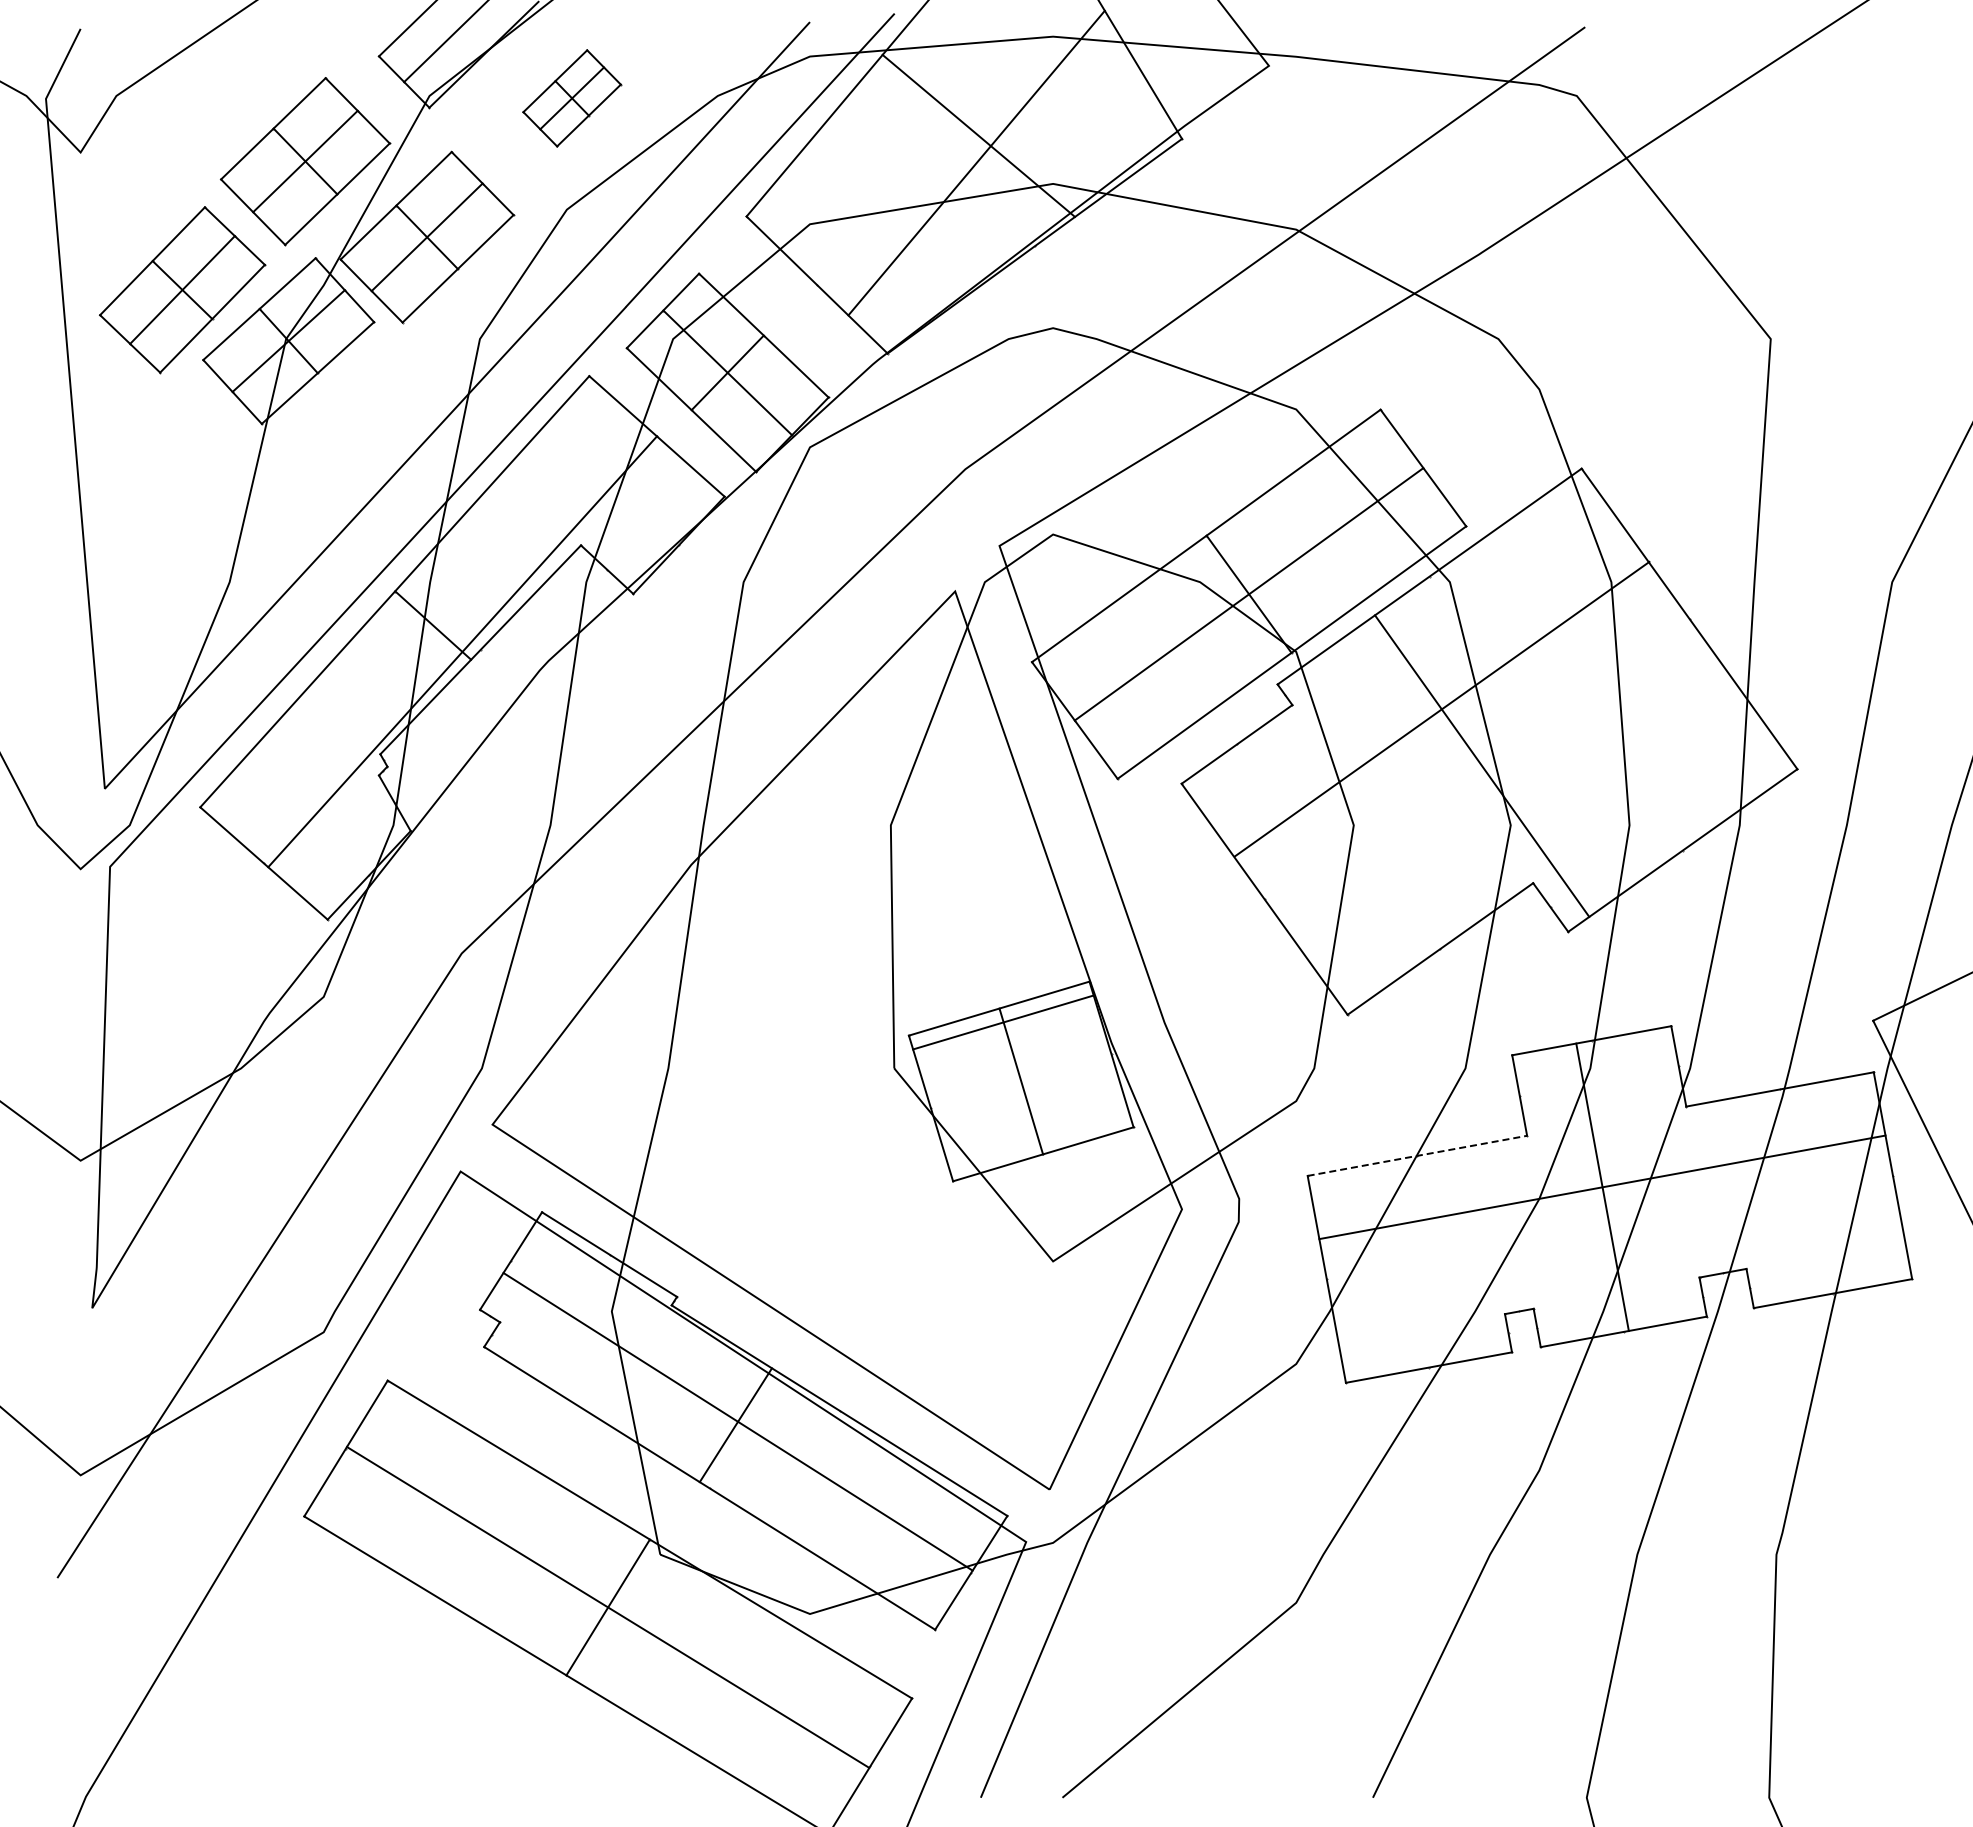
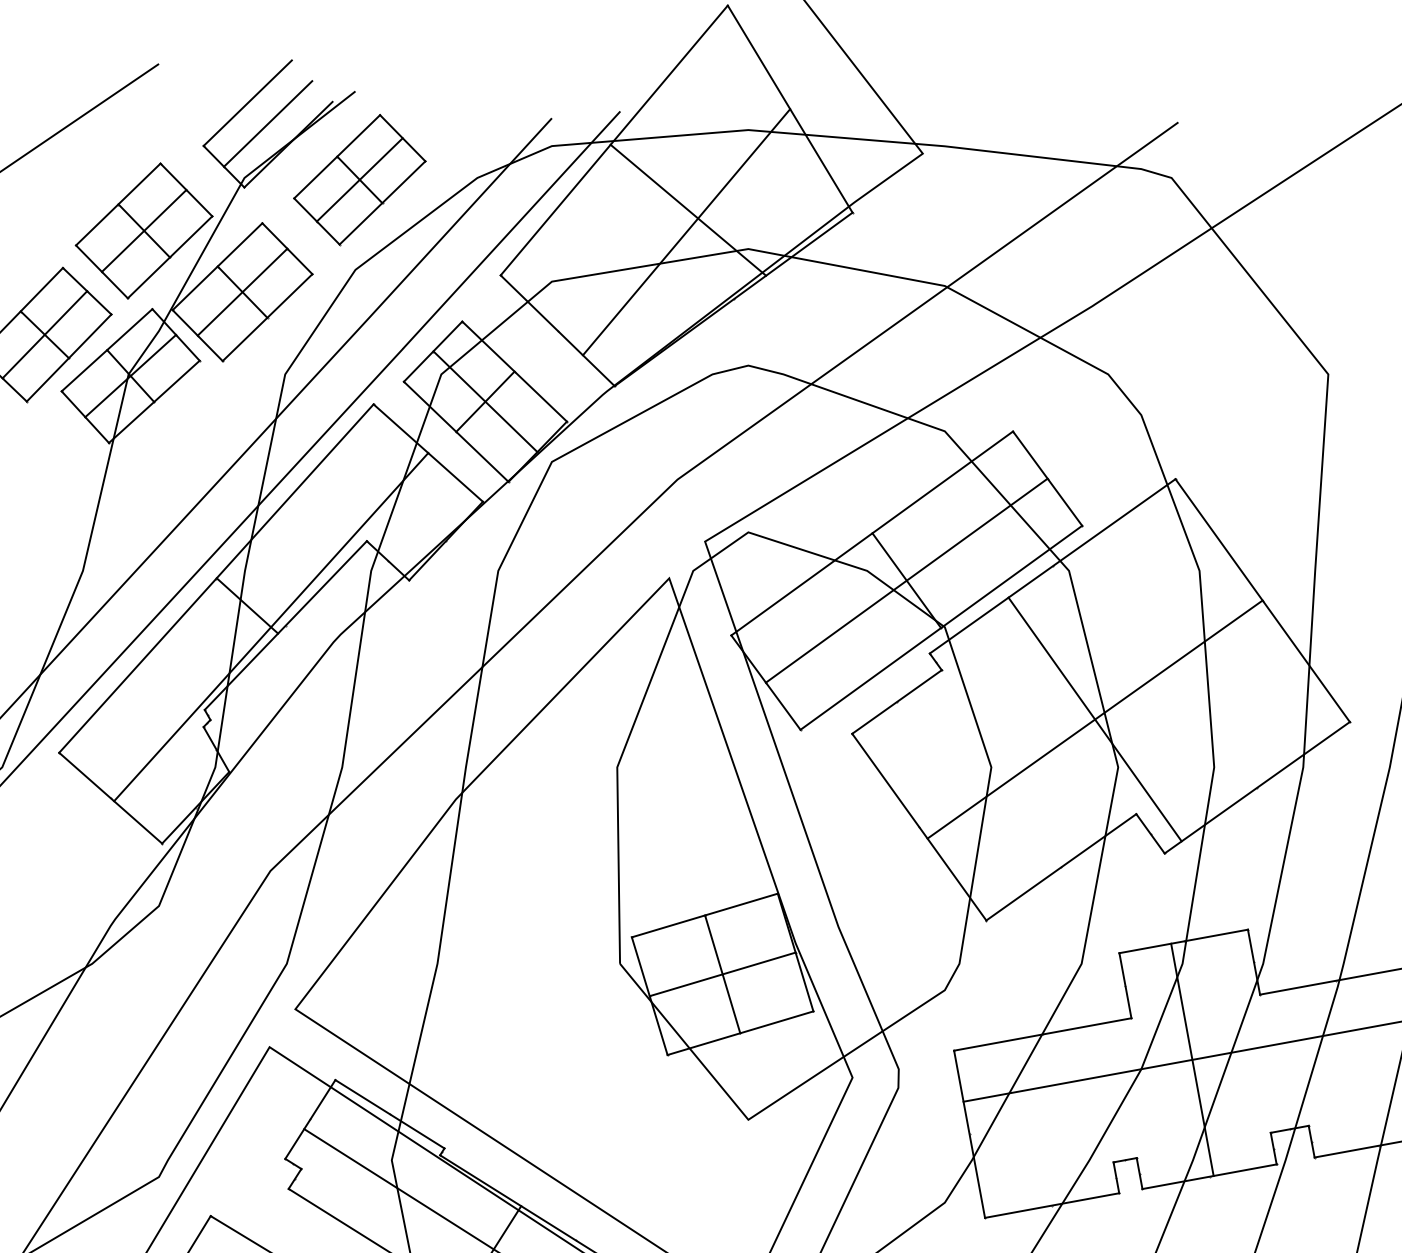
part: (571, 98) -> (359, 180), size x1.67
line: (1441, 708) -> (1094, 719), moved
line: (1003, 1022) -> (722, 974), moved
line: (1417, 1155) -> (1042, 1034), dashed -> solid

